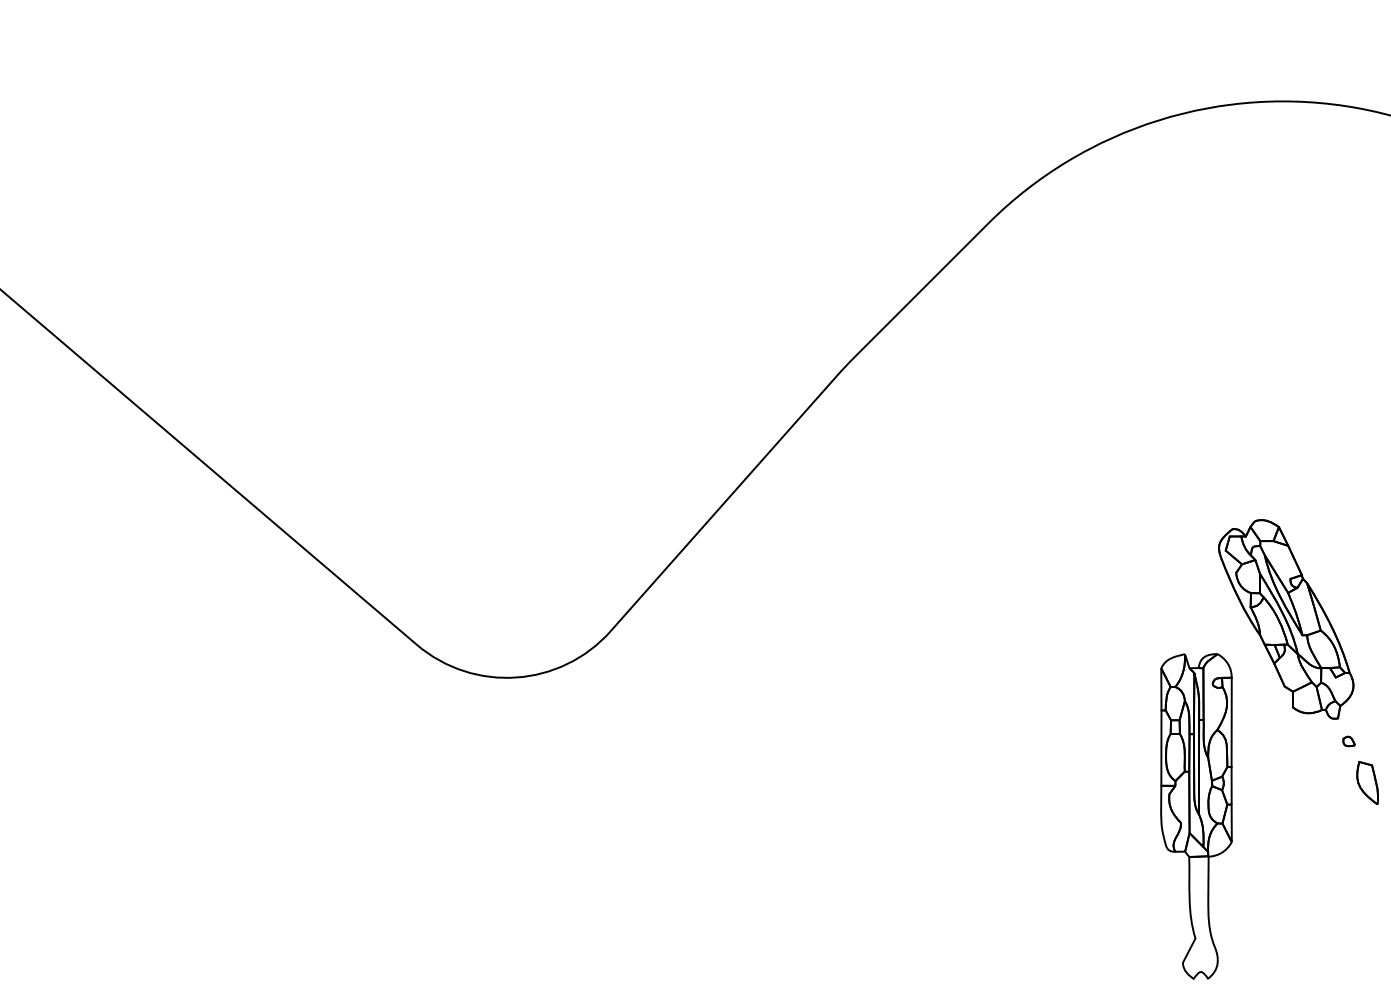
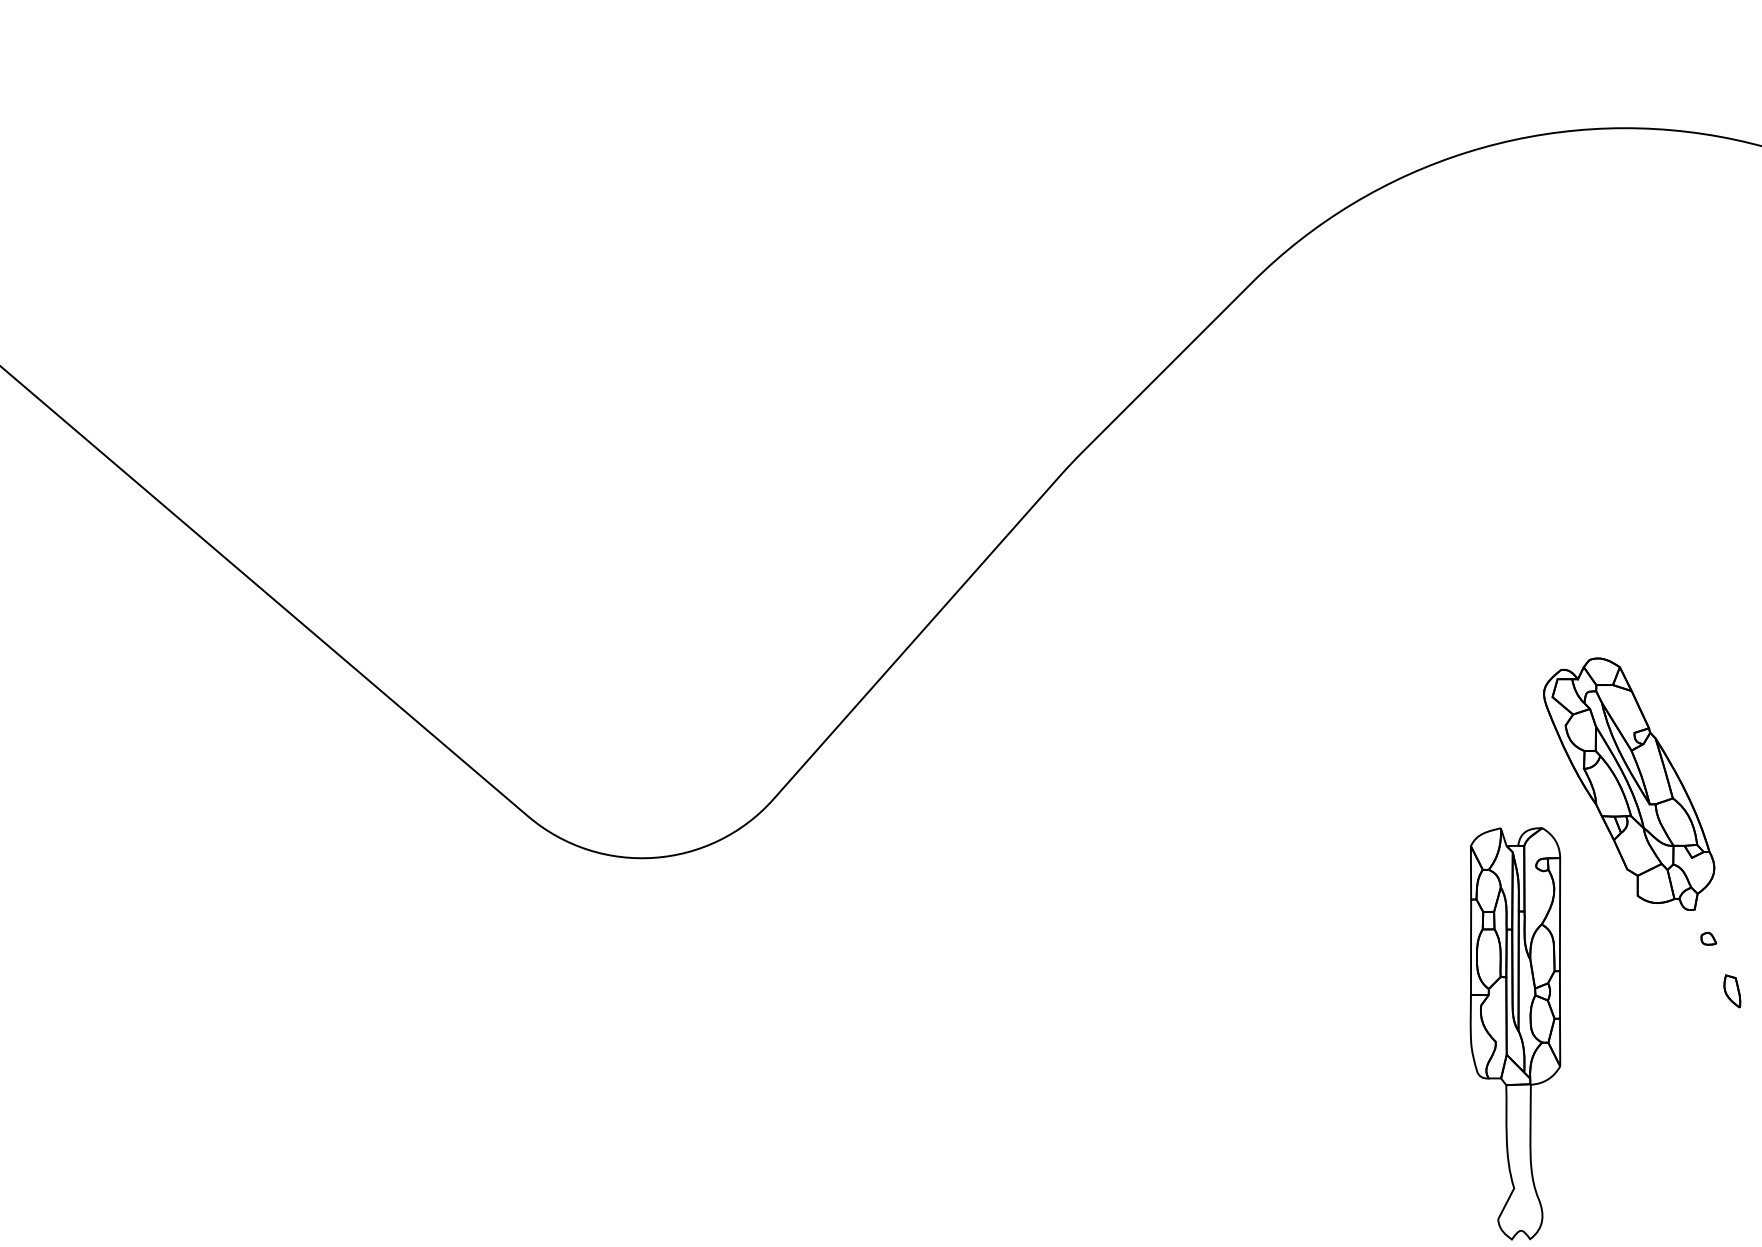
part: (1367, 783) -> (1732, 991), size x0.6

